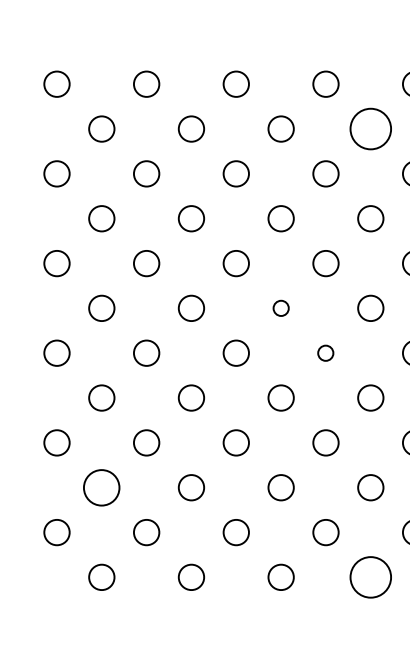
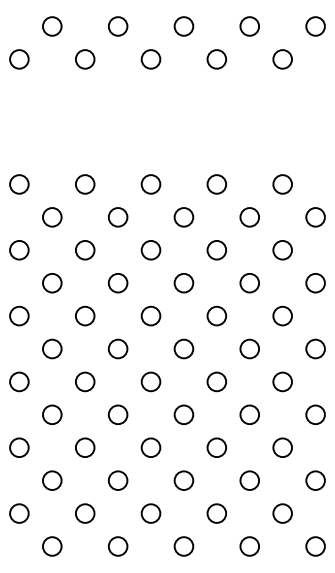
circle: (370, 129) -> (249, 217), size x0.62
circle: (280, 307) -> (183, 348), size x1.67
circle: (325, 352) -> (216, 381), size x1.67
circle: (102, 487) -> (52, 480), size x0.71
circle: (370, 577) -> (249, 546), size x0.62

